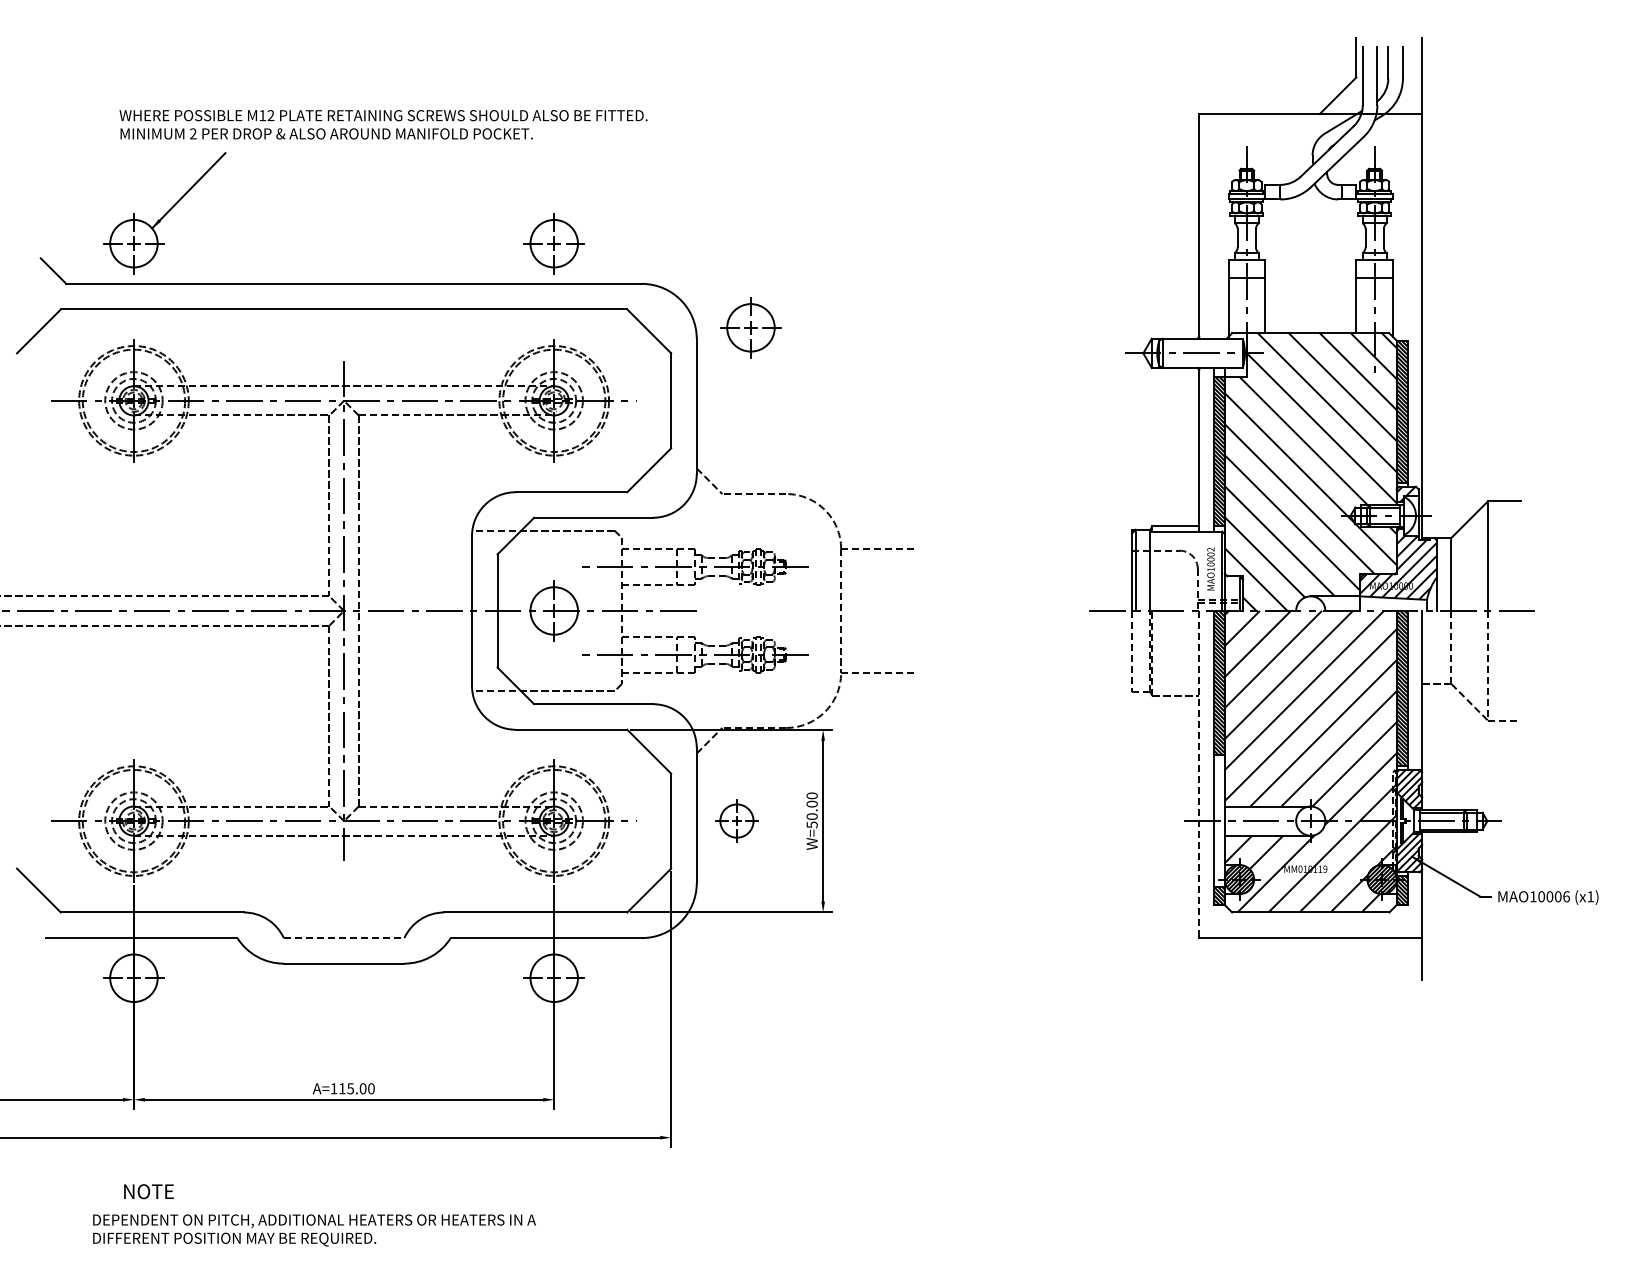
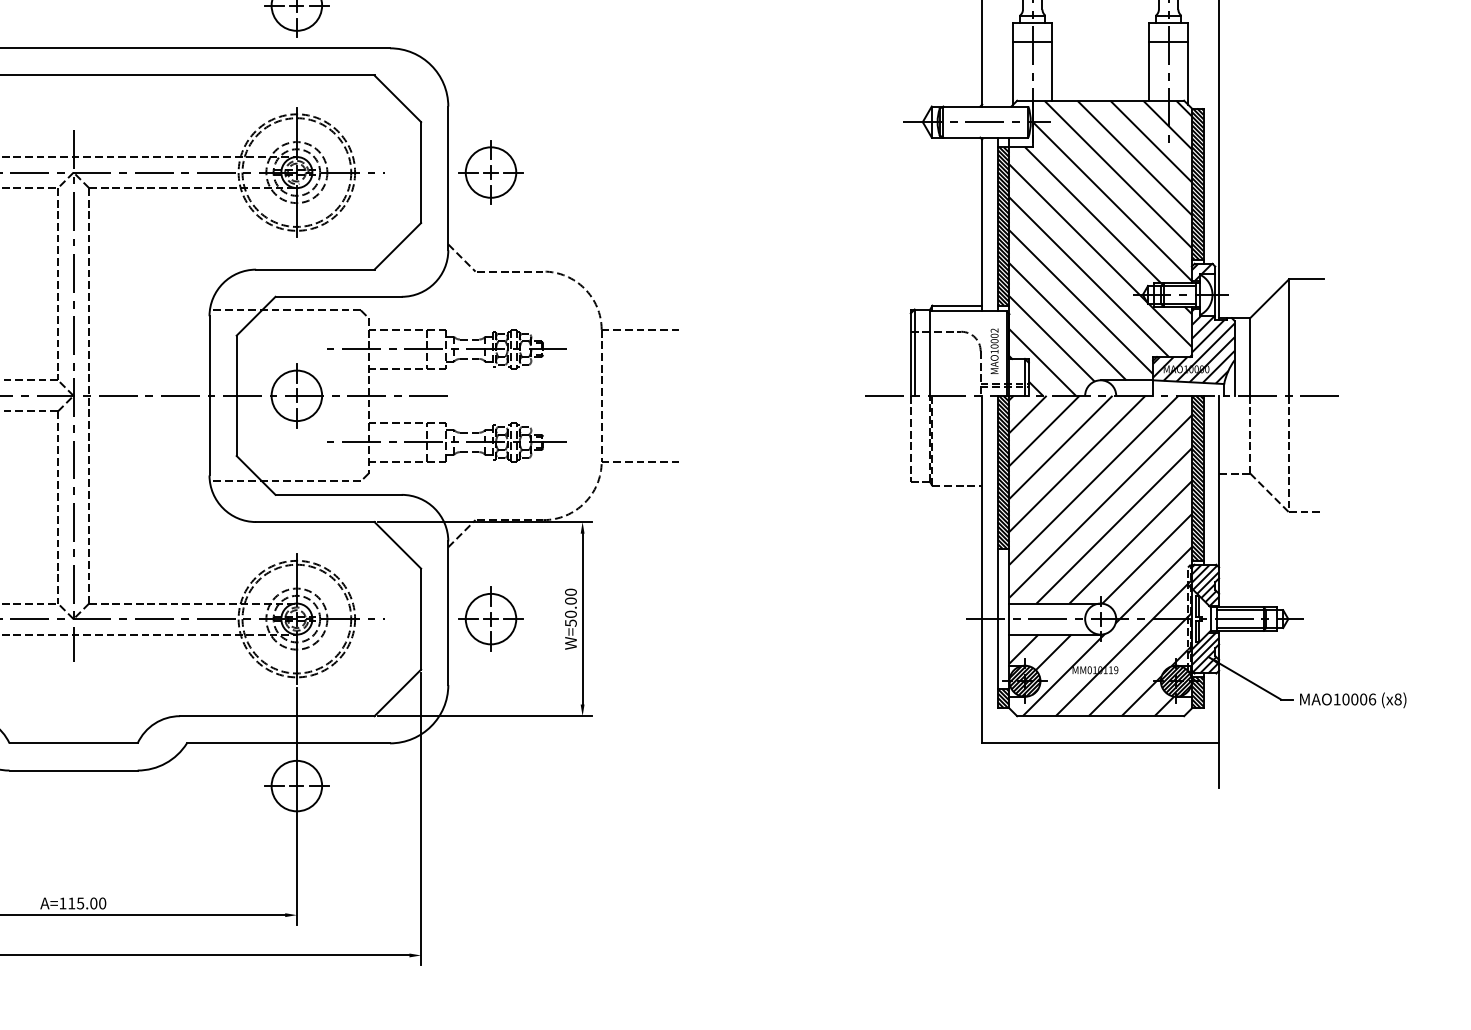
part: (750, 327) -> (490, 172), moved
line: (1199, 774) -> (982, 569), dashed -> solid
part: (736, 820) -> (490, 618), size x1.43
text: (1590, 896) -> (1397, 699), (x1) -> (x8)
line: (344, 938) -> (74, 743), dashed -> solid

